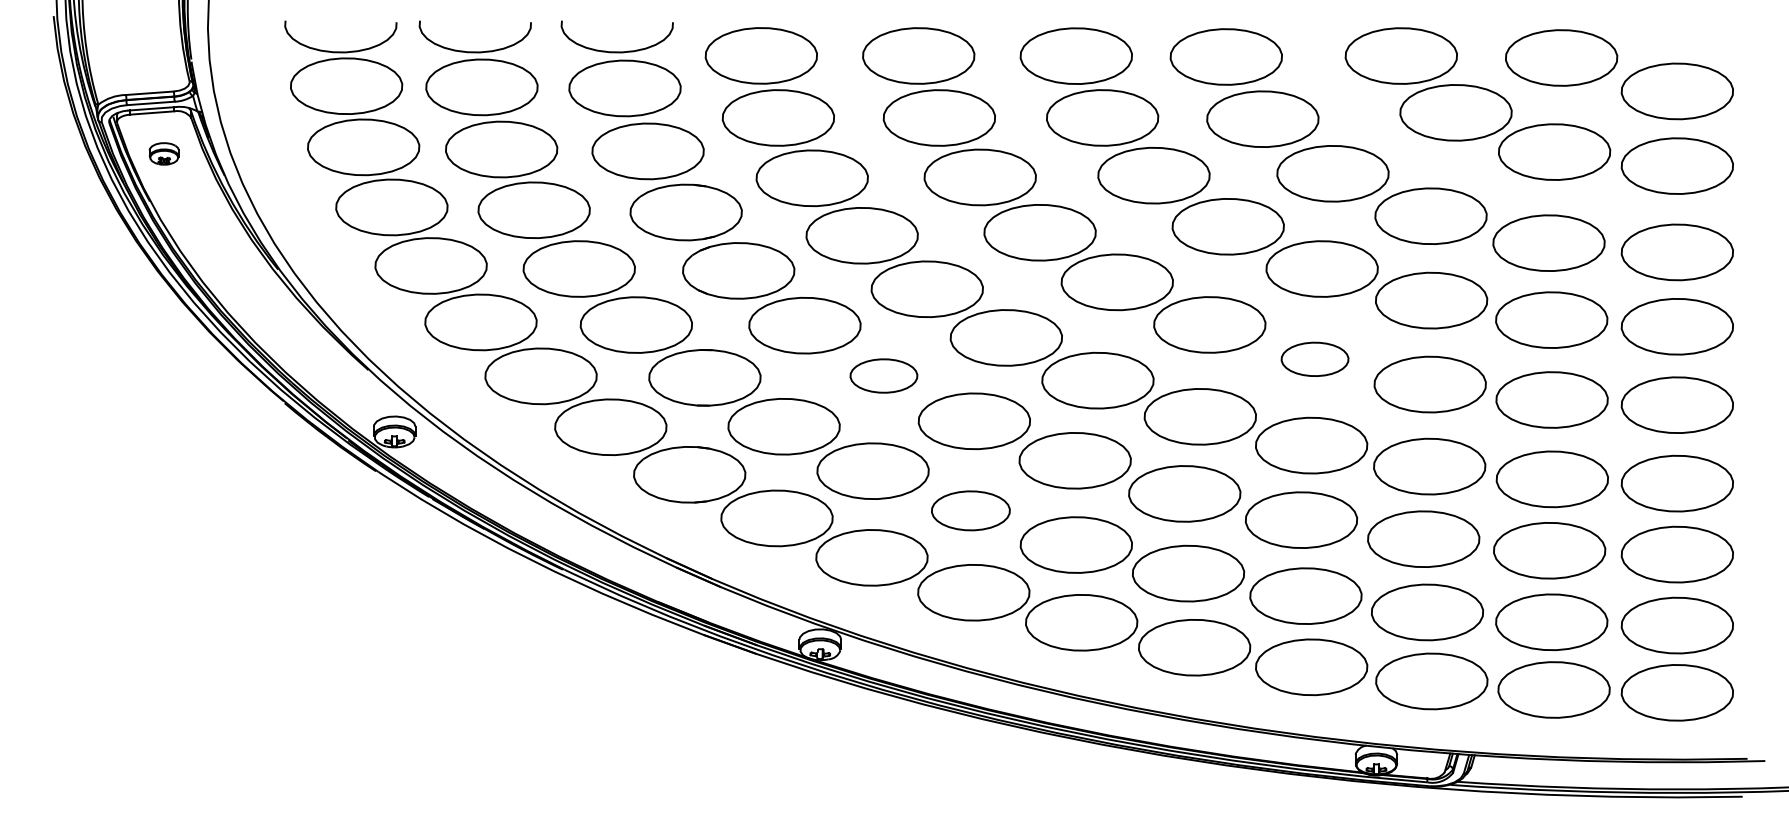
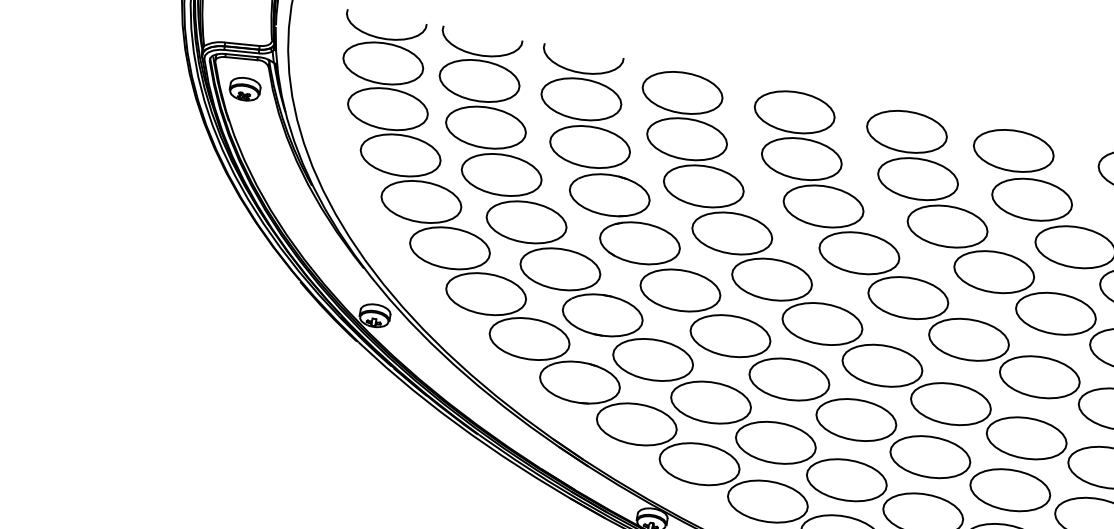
part: (163, 153) -> (244, 88), size x1.43
part: (1314, 359) -> (1039, 377), size x1.67
part: (883, 375) -> (730, 335), size x1.67
part: (970, 510) -> (775, 442), size x1.43

